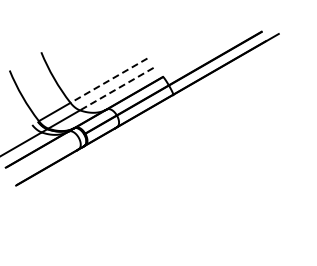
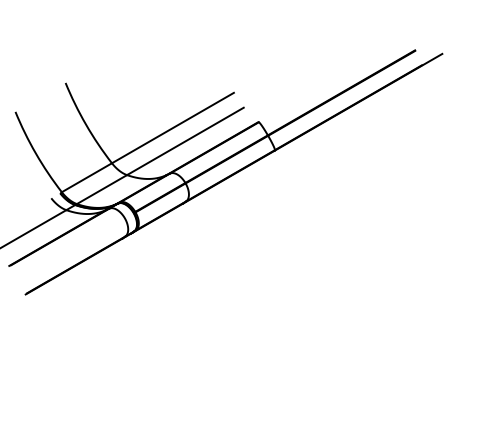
line: (108, 80) -> (172, 127), dashed -> solid
line: (116, 89) -> (184, 142), dashed -> solid

